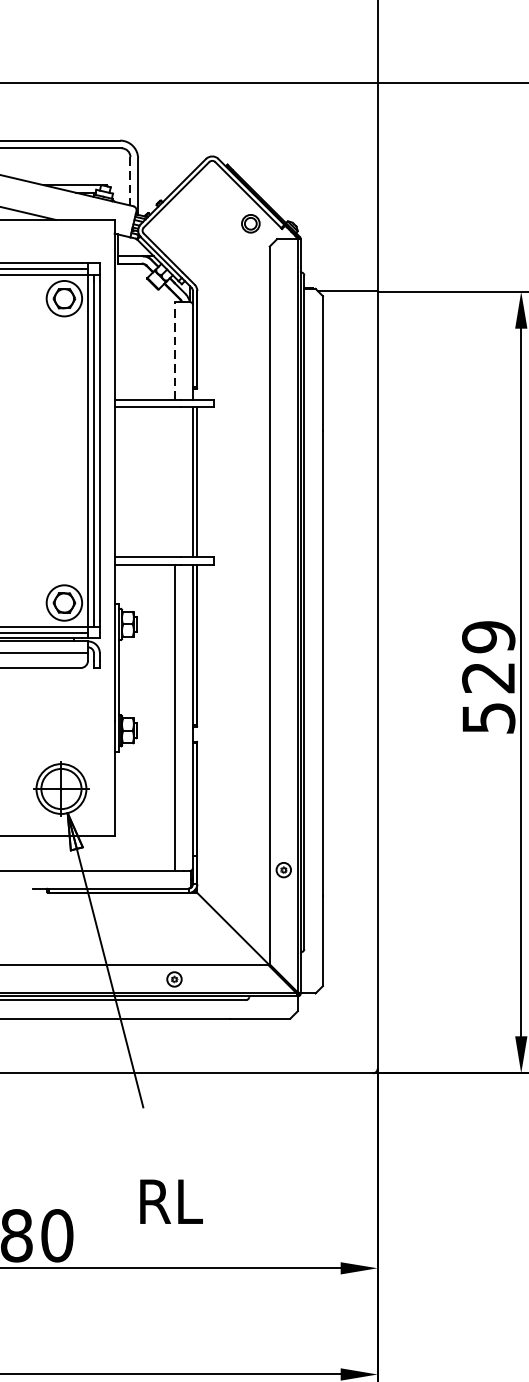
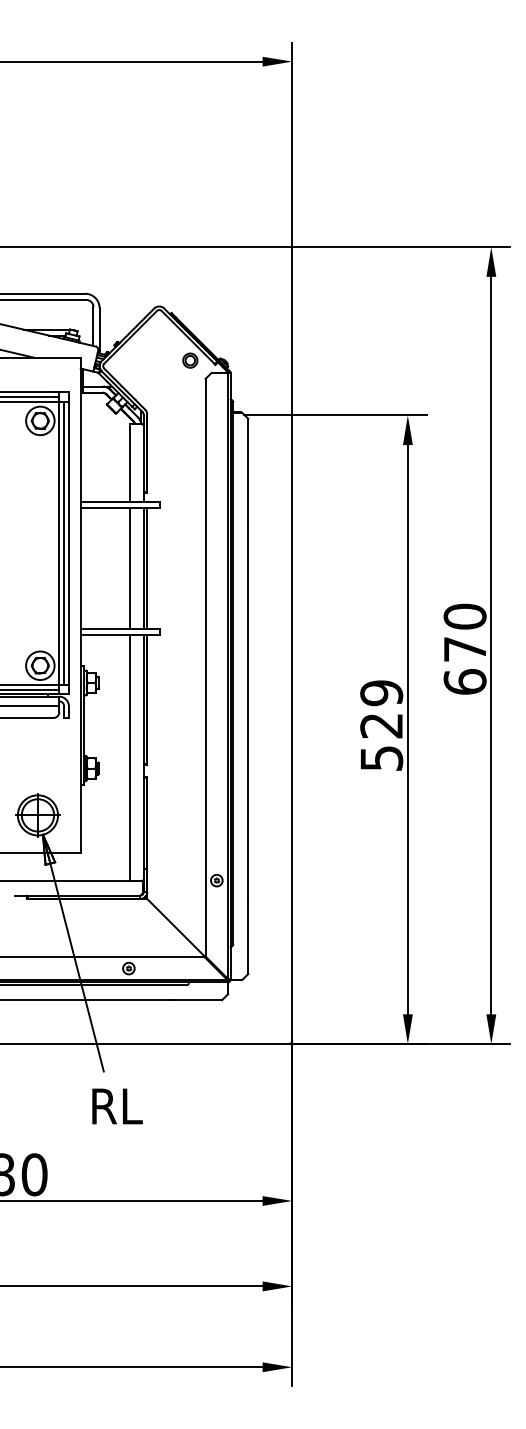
line: (130, 182) -> (93, 327), dashed -> solid
line: (175, 350) -> (129, 462), dashed -> solid
line: (175, 482) -> (129, 568), added
text: (171, 1201) -> (117, 1106), moved

